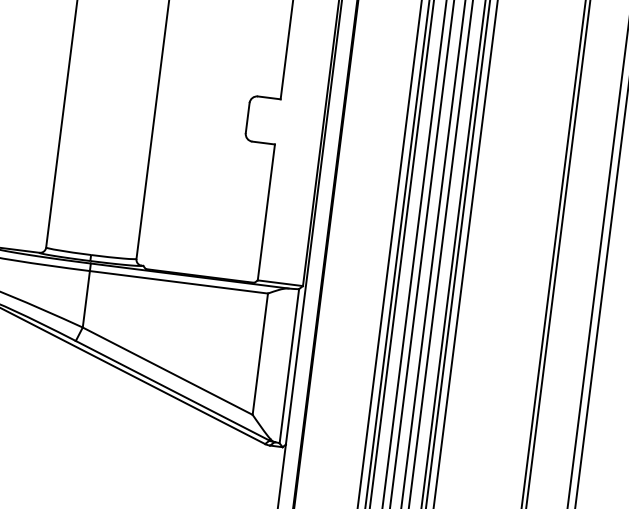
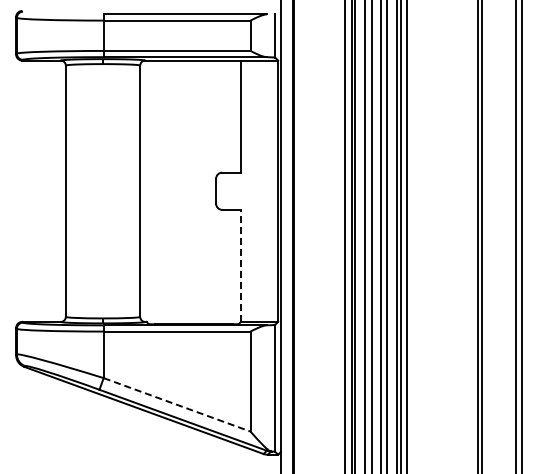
line: (265, 211) -> (240, 265), solid -> dashed
line: (168, 372) -> (177, 405), solid -> dashed

